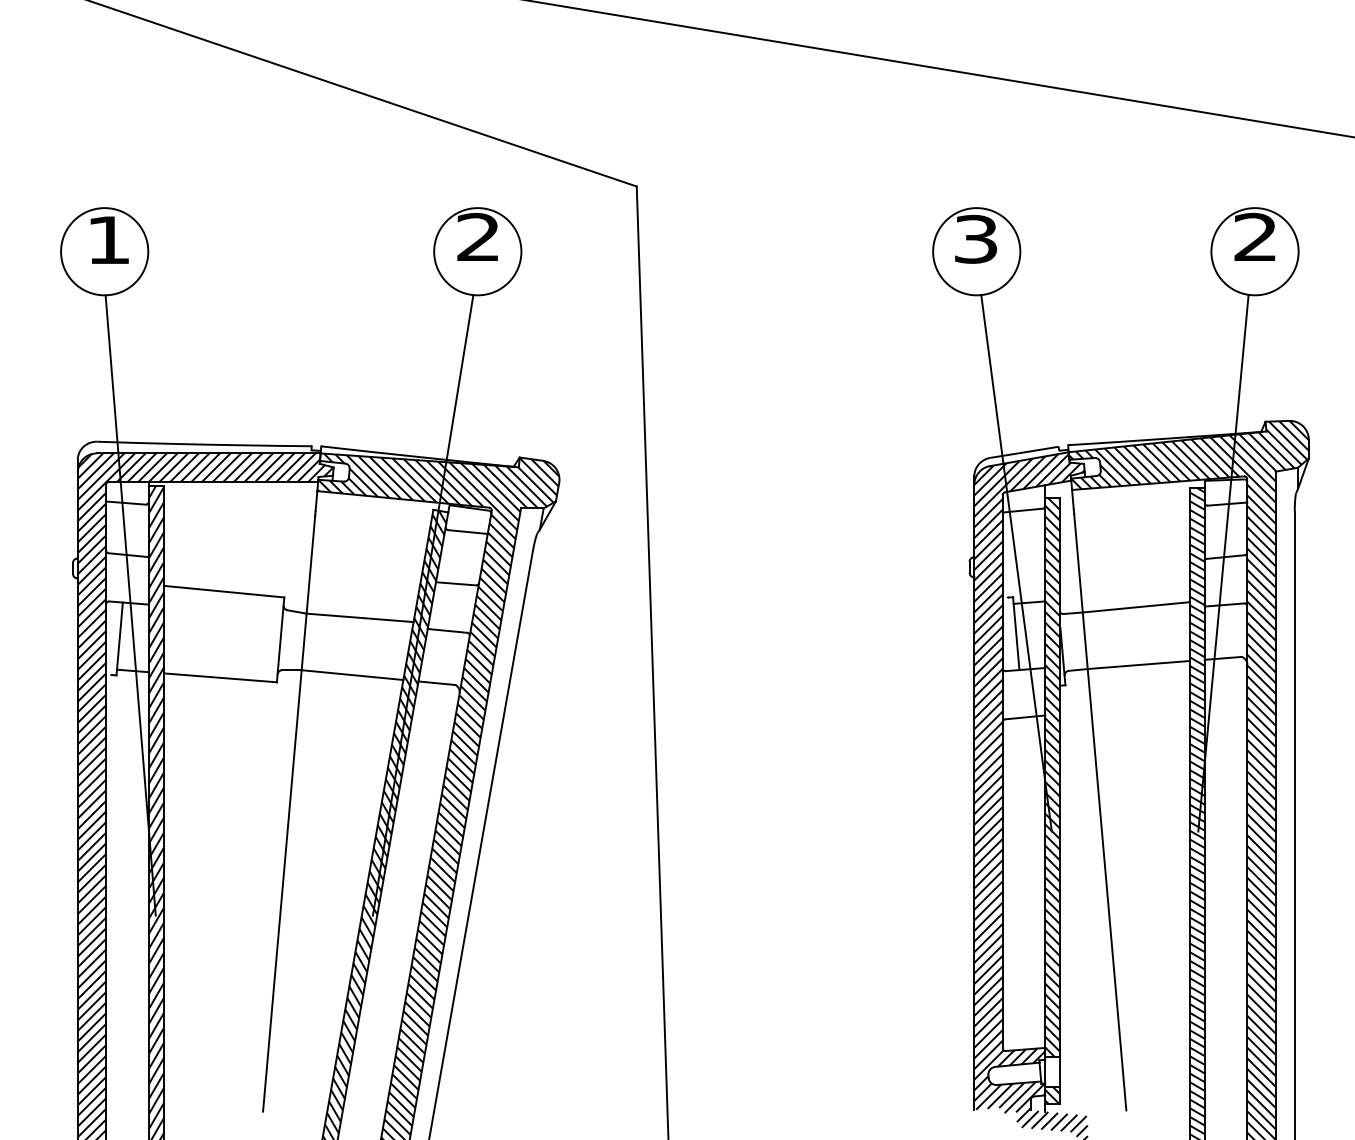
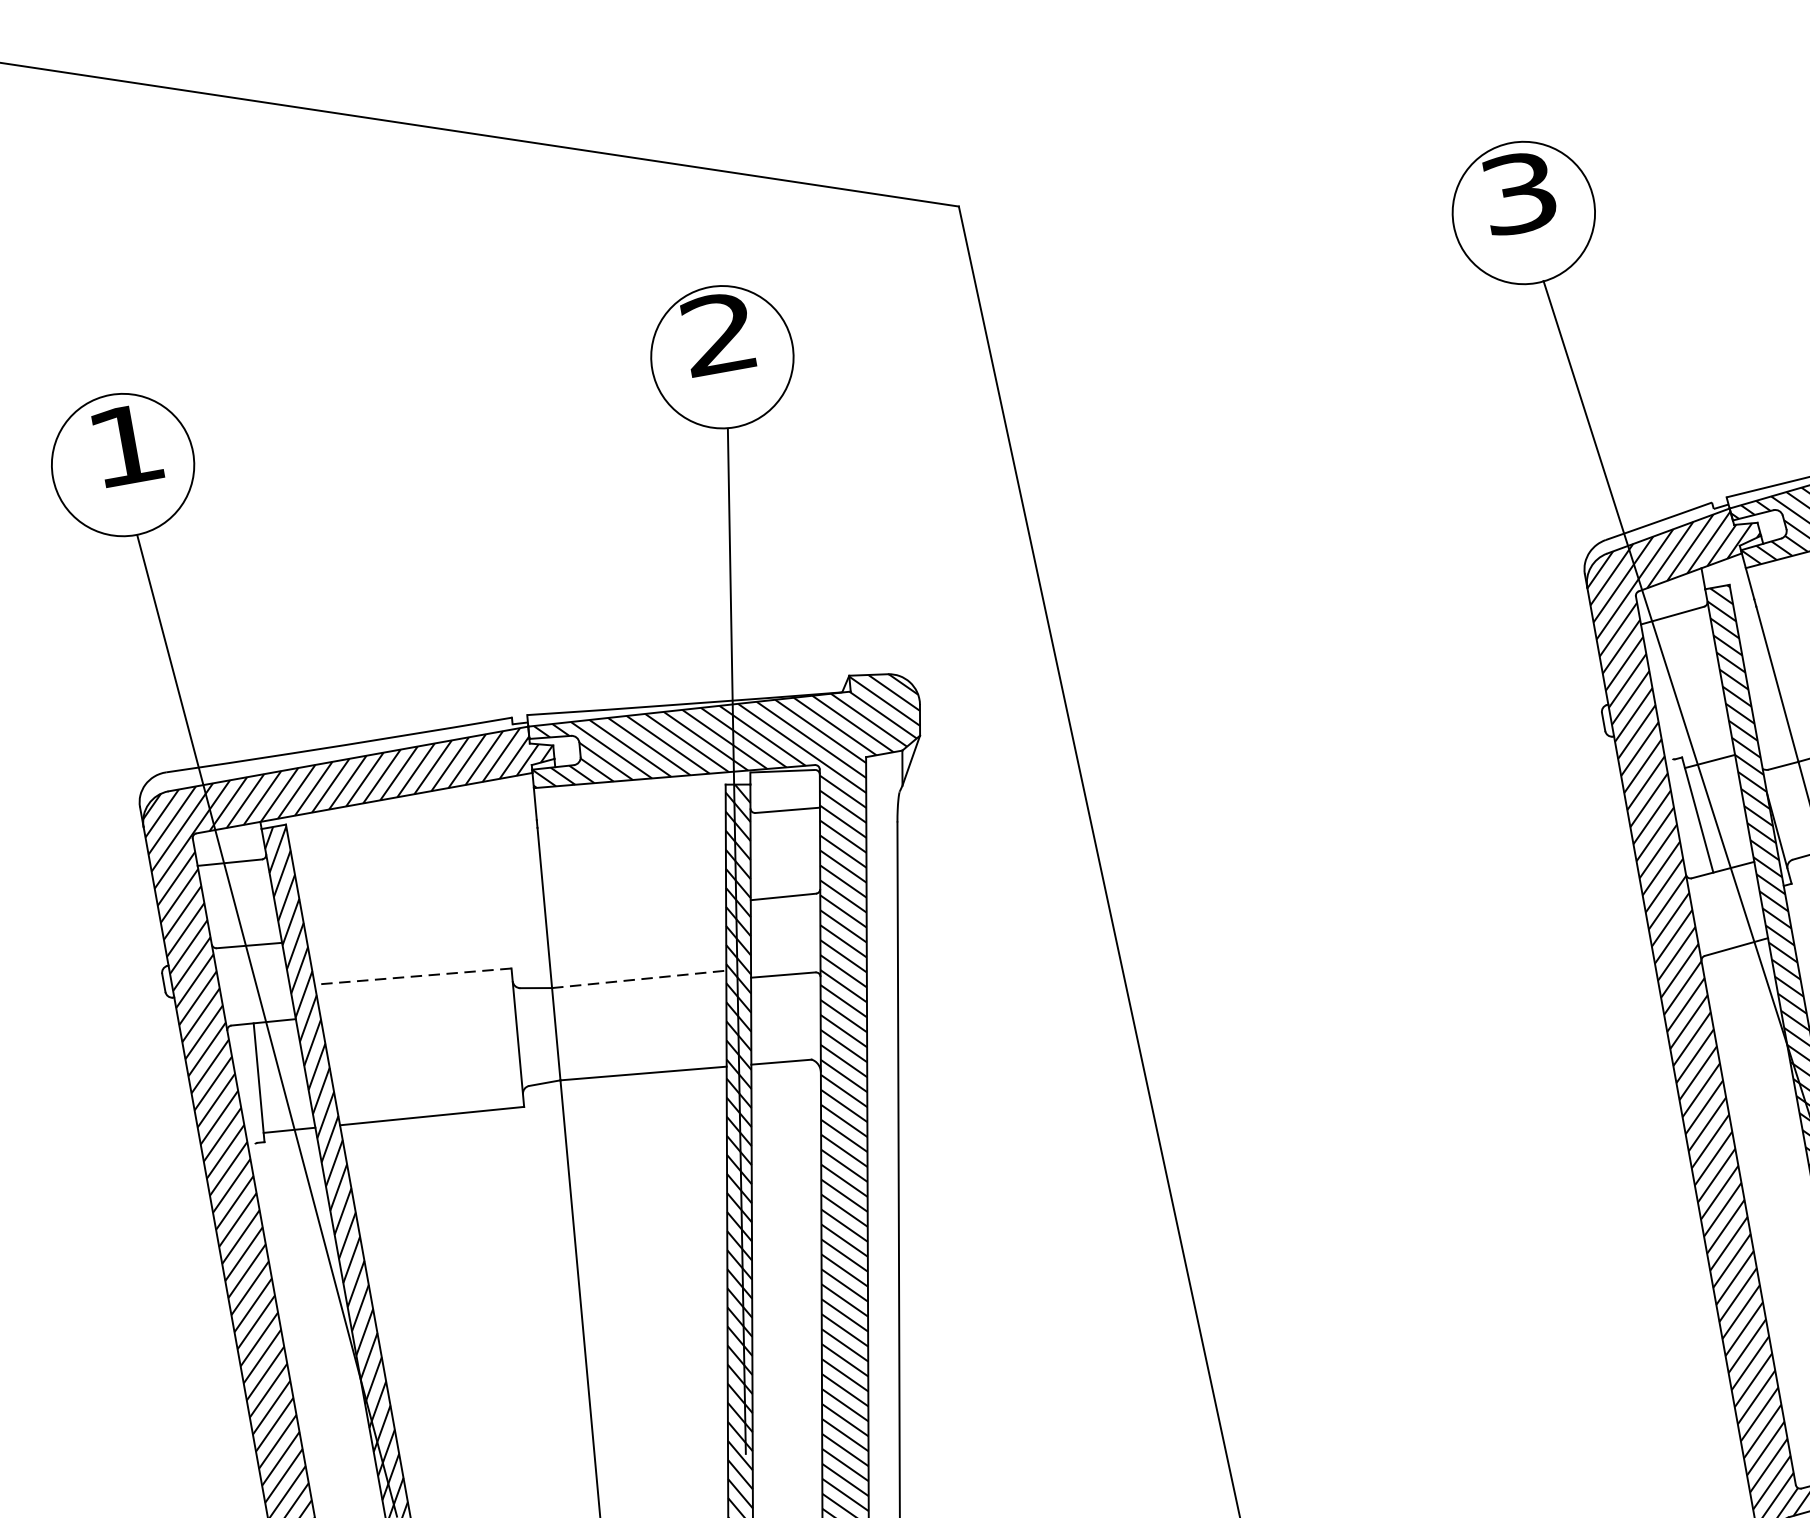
line: (223, 591) -> (412, 976), solid -> dashed
line: (360, 617) -> (639, 978), solid -> dashed

